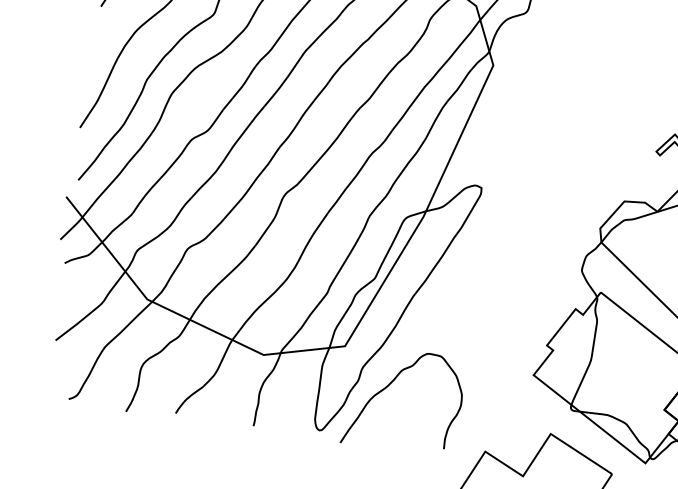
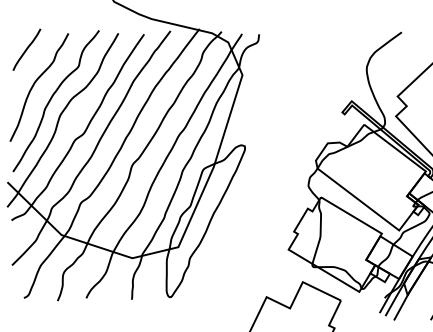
curve: (392, 384) -> (208, 265), removed

